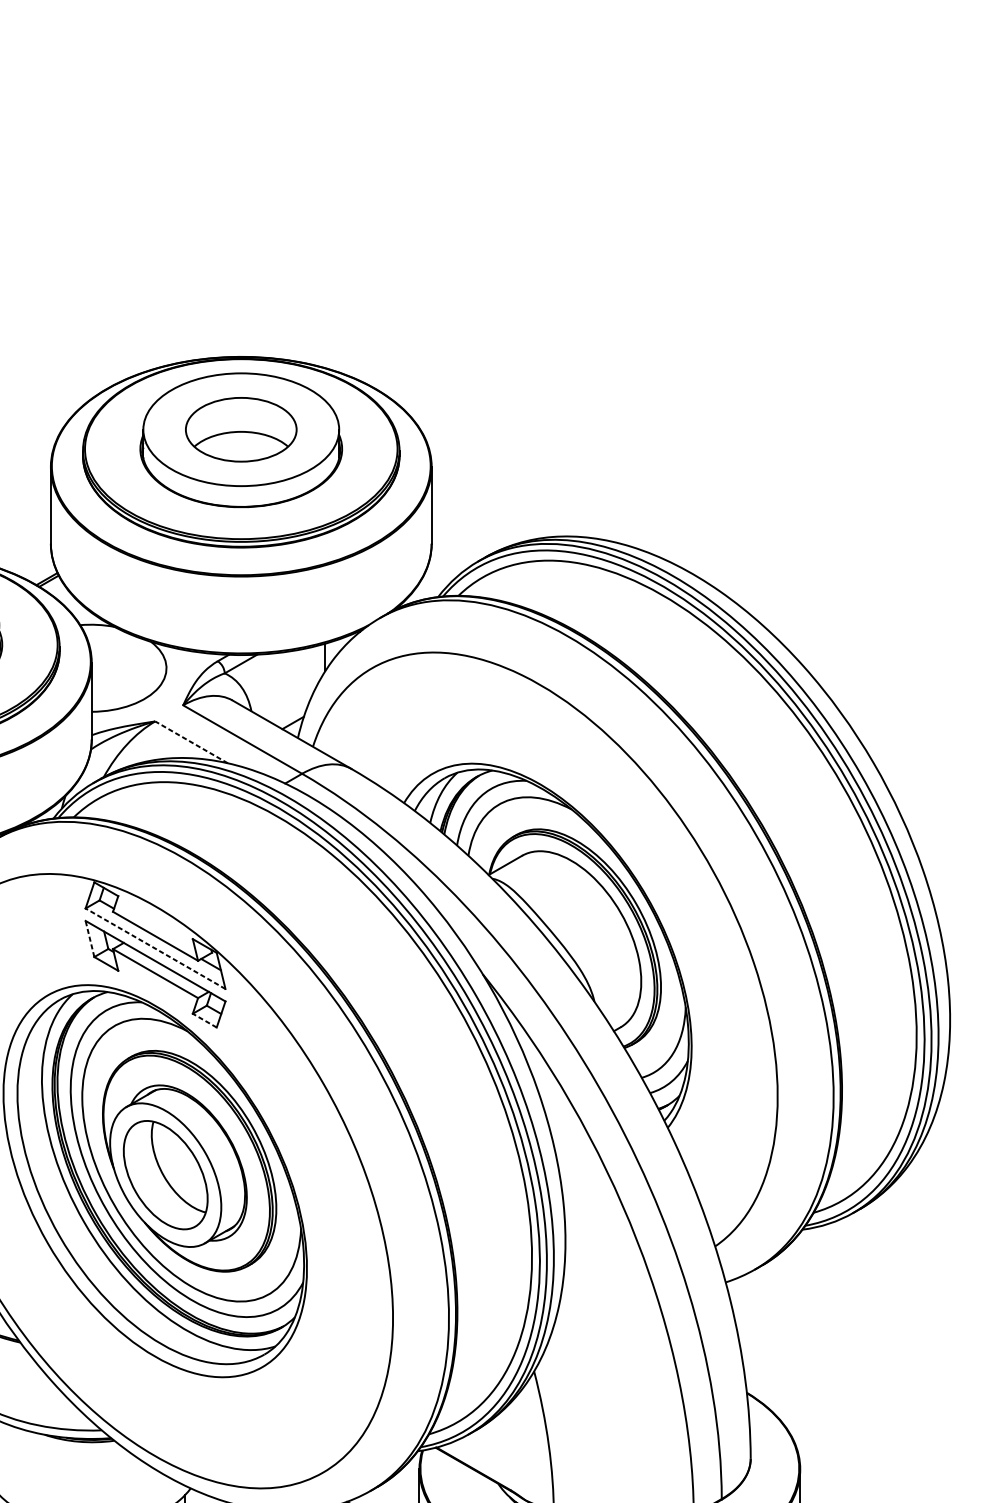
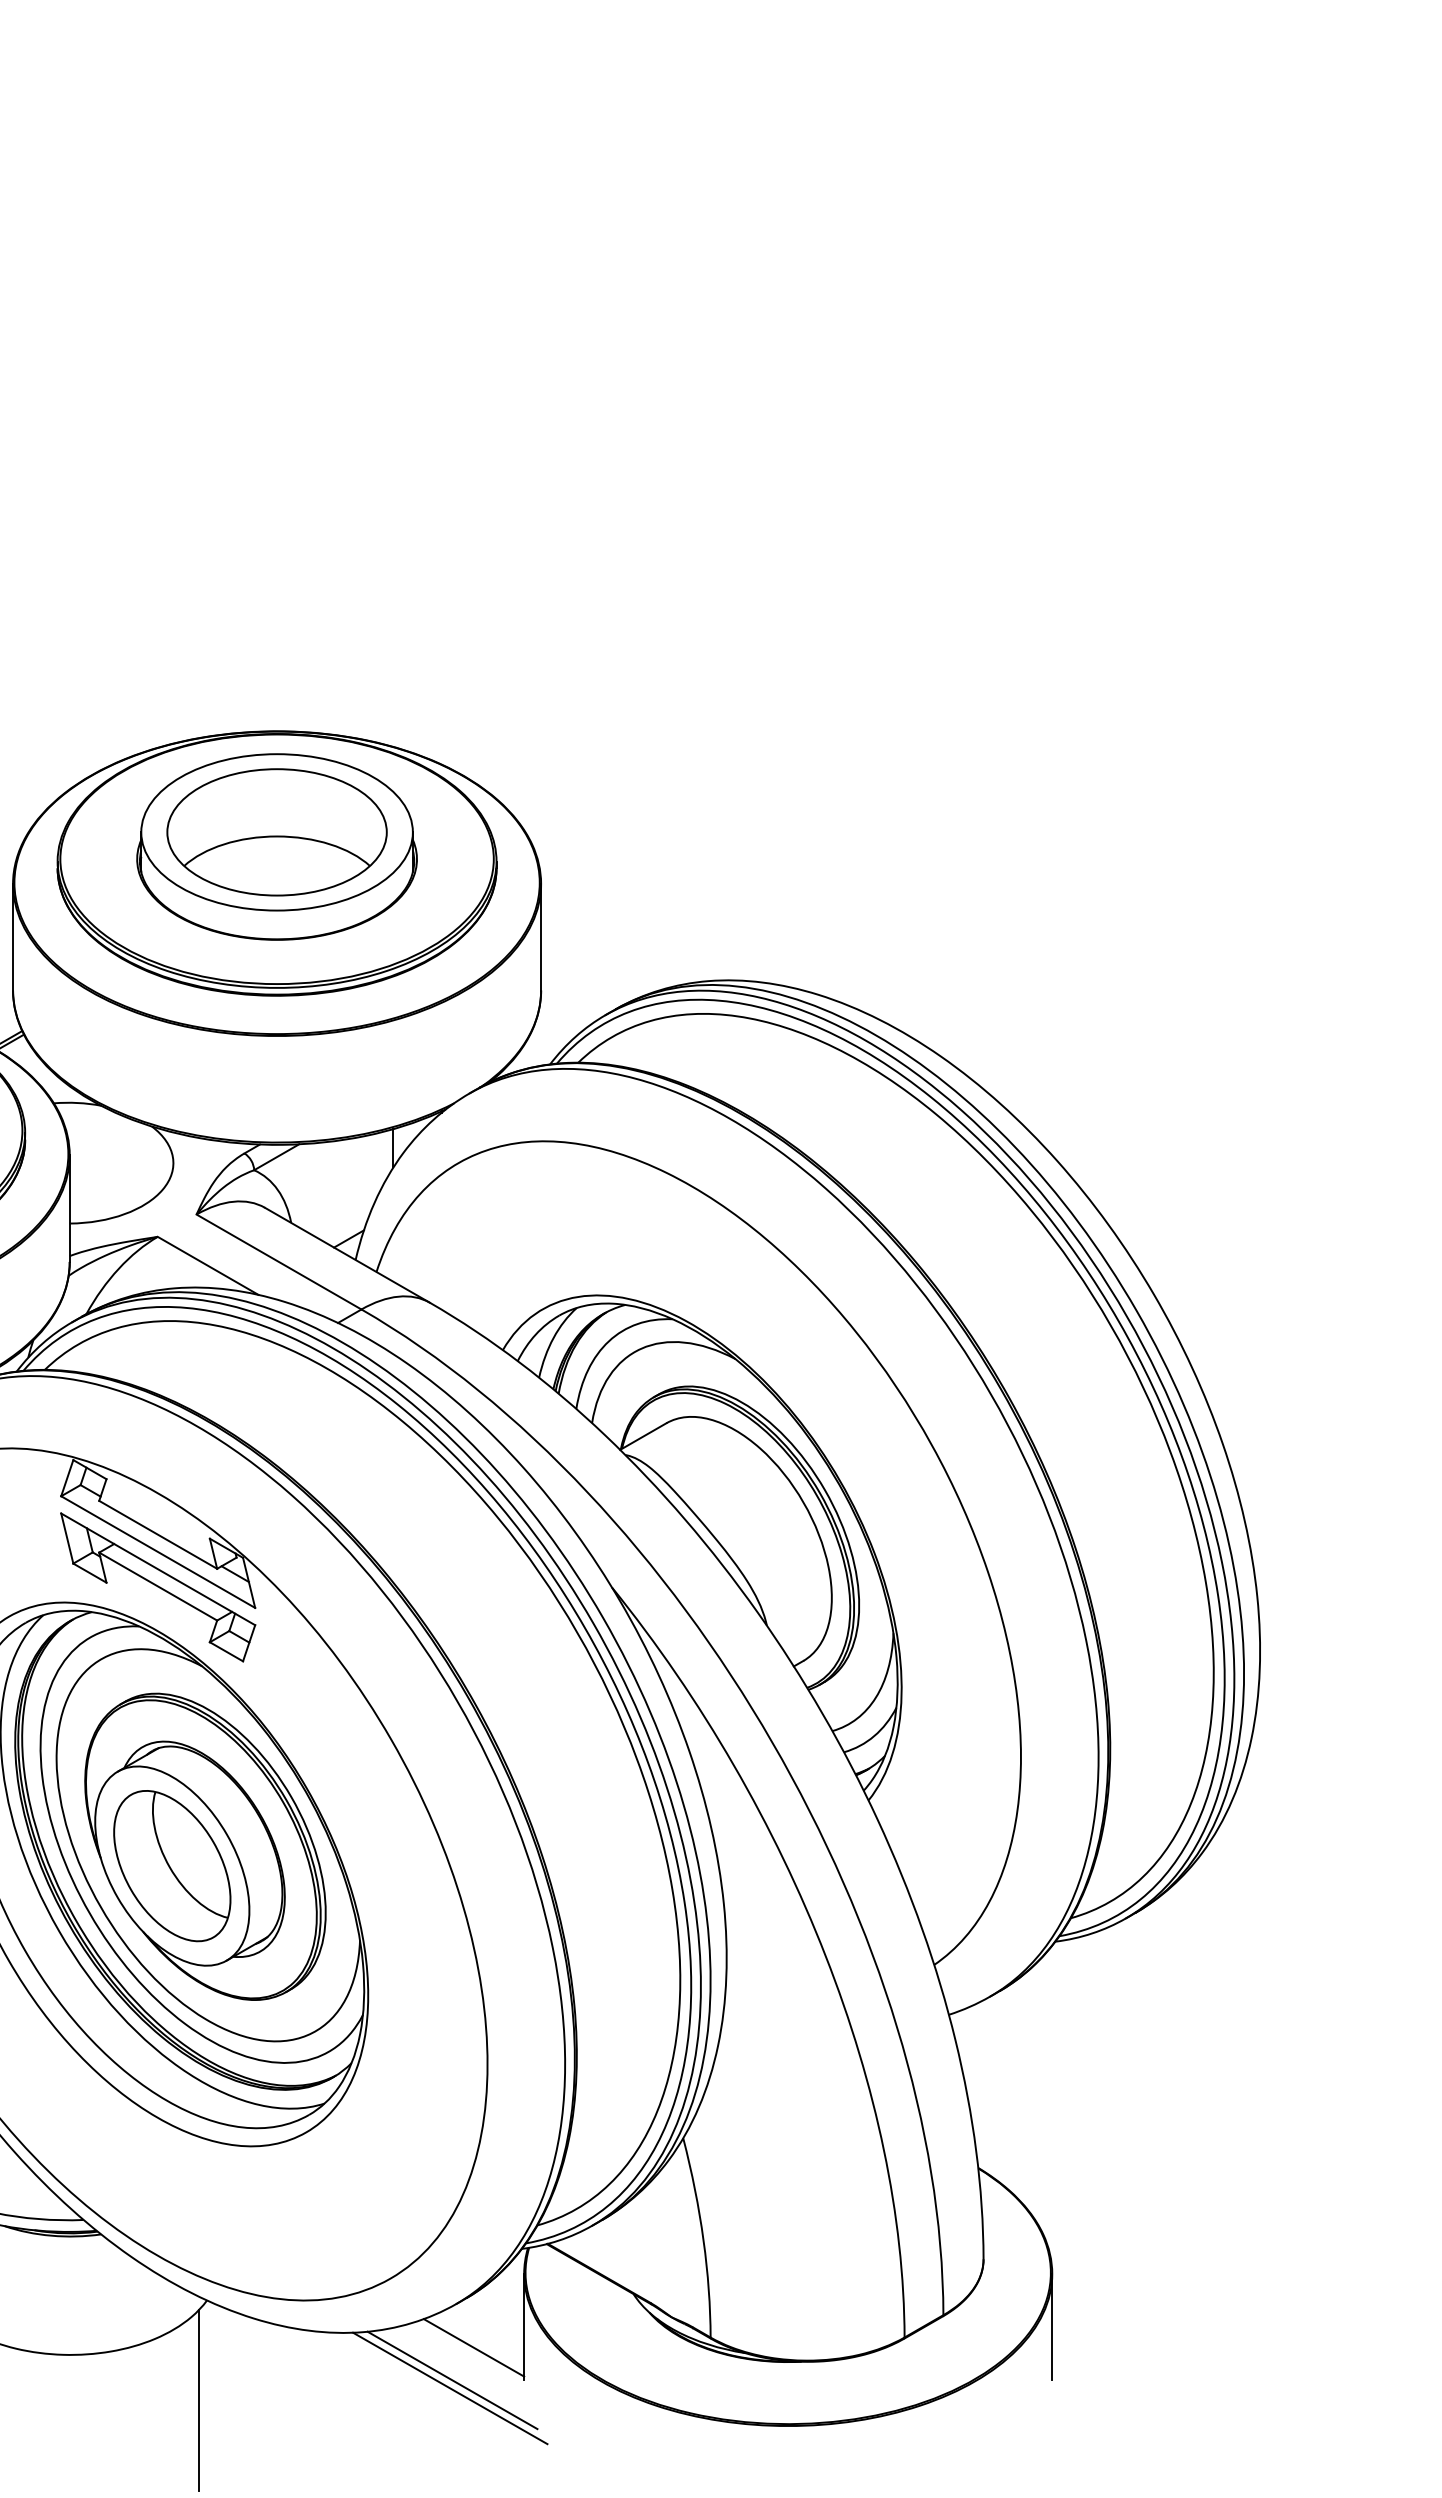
part: (240, 429) -> (276, 832), size x1.43
line: (191, 742) -> (207, 1265), dashed -> solid
line: (90, 938) -> (67, 1538), dashed -> solid
line: (155, 949) -> (158, 1552), dashed -> solid
line: (204, 1020) -> (226, 1651), dashed -> solid

